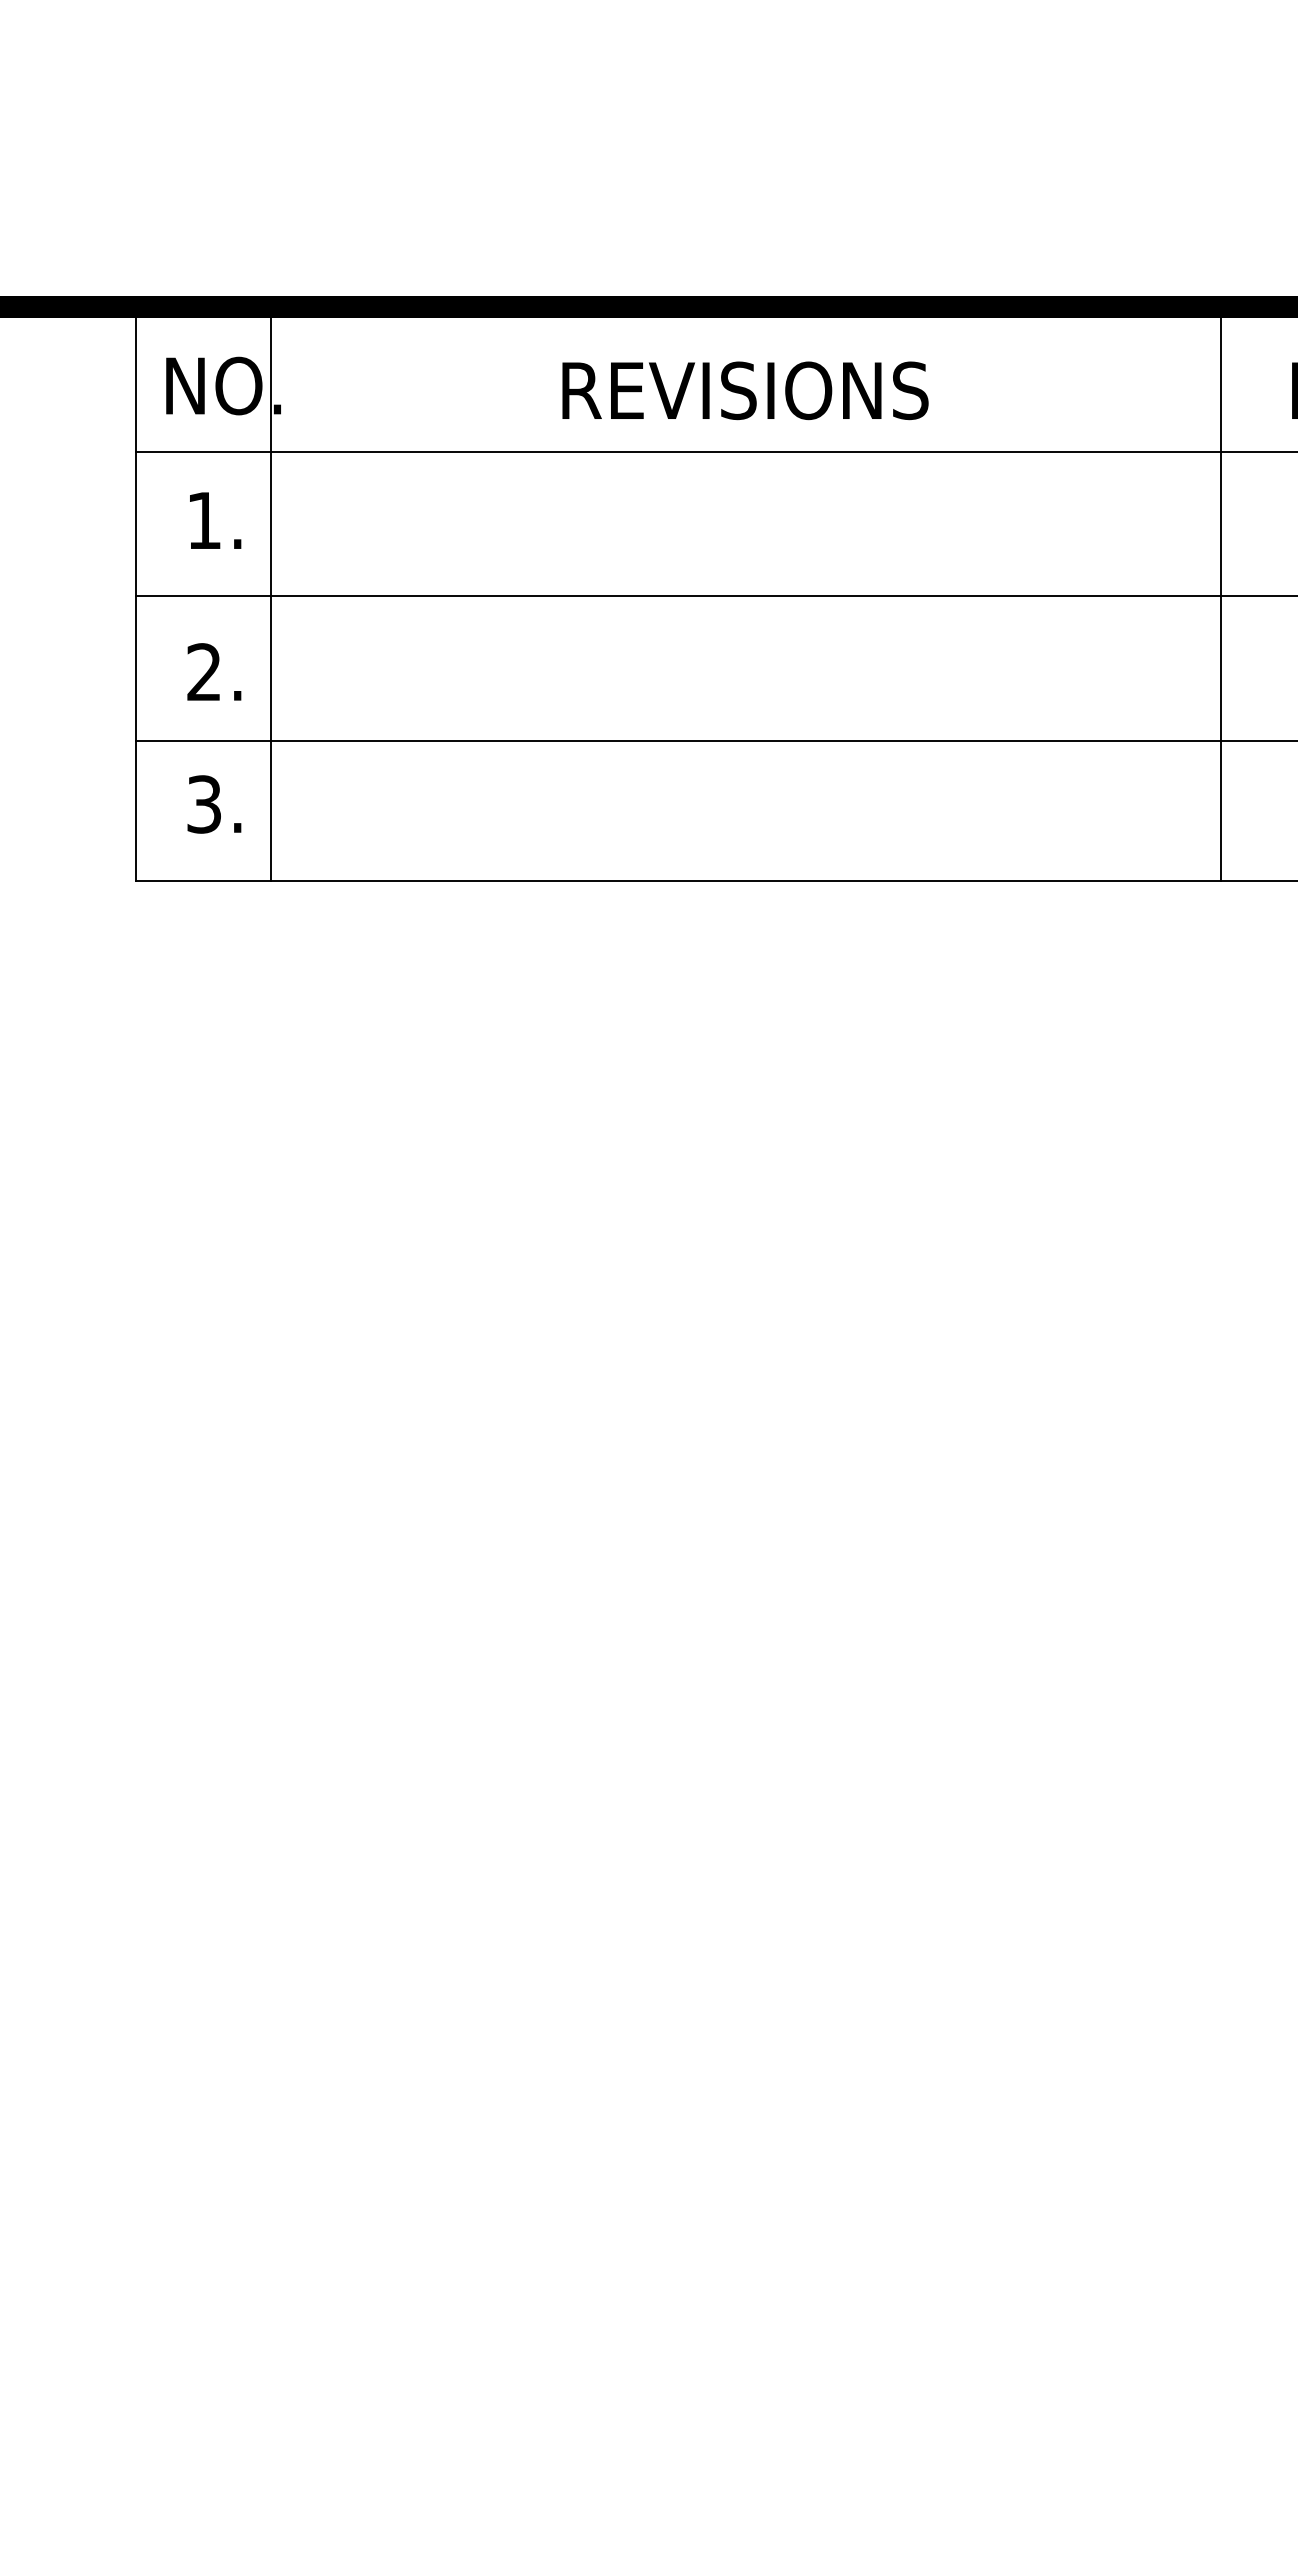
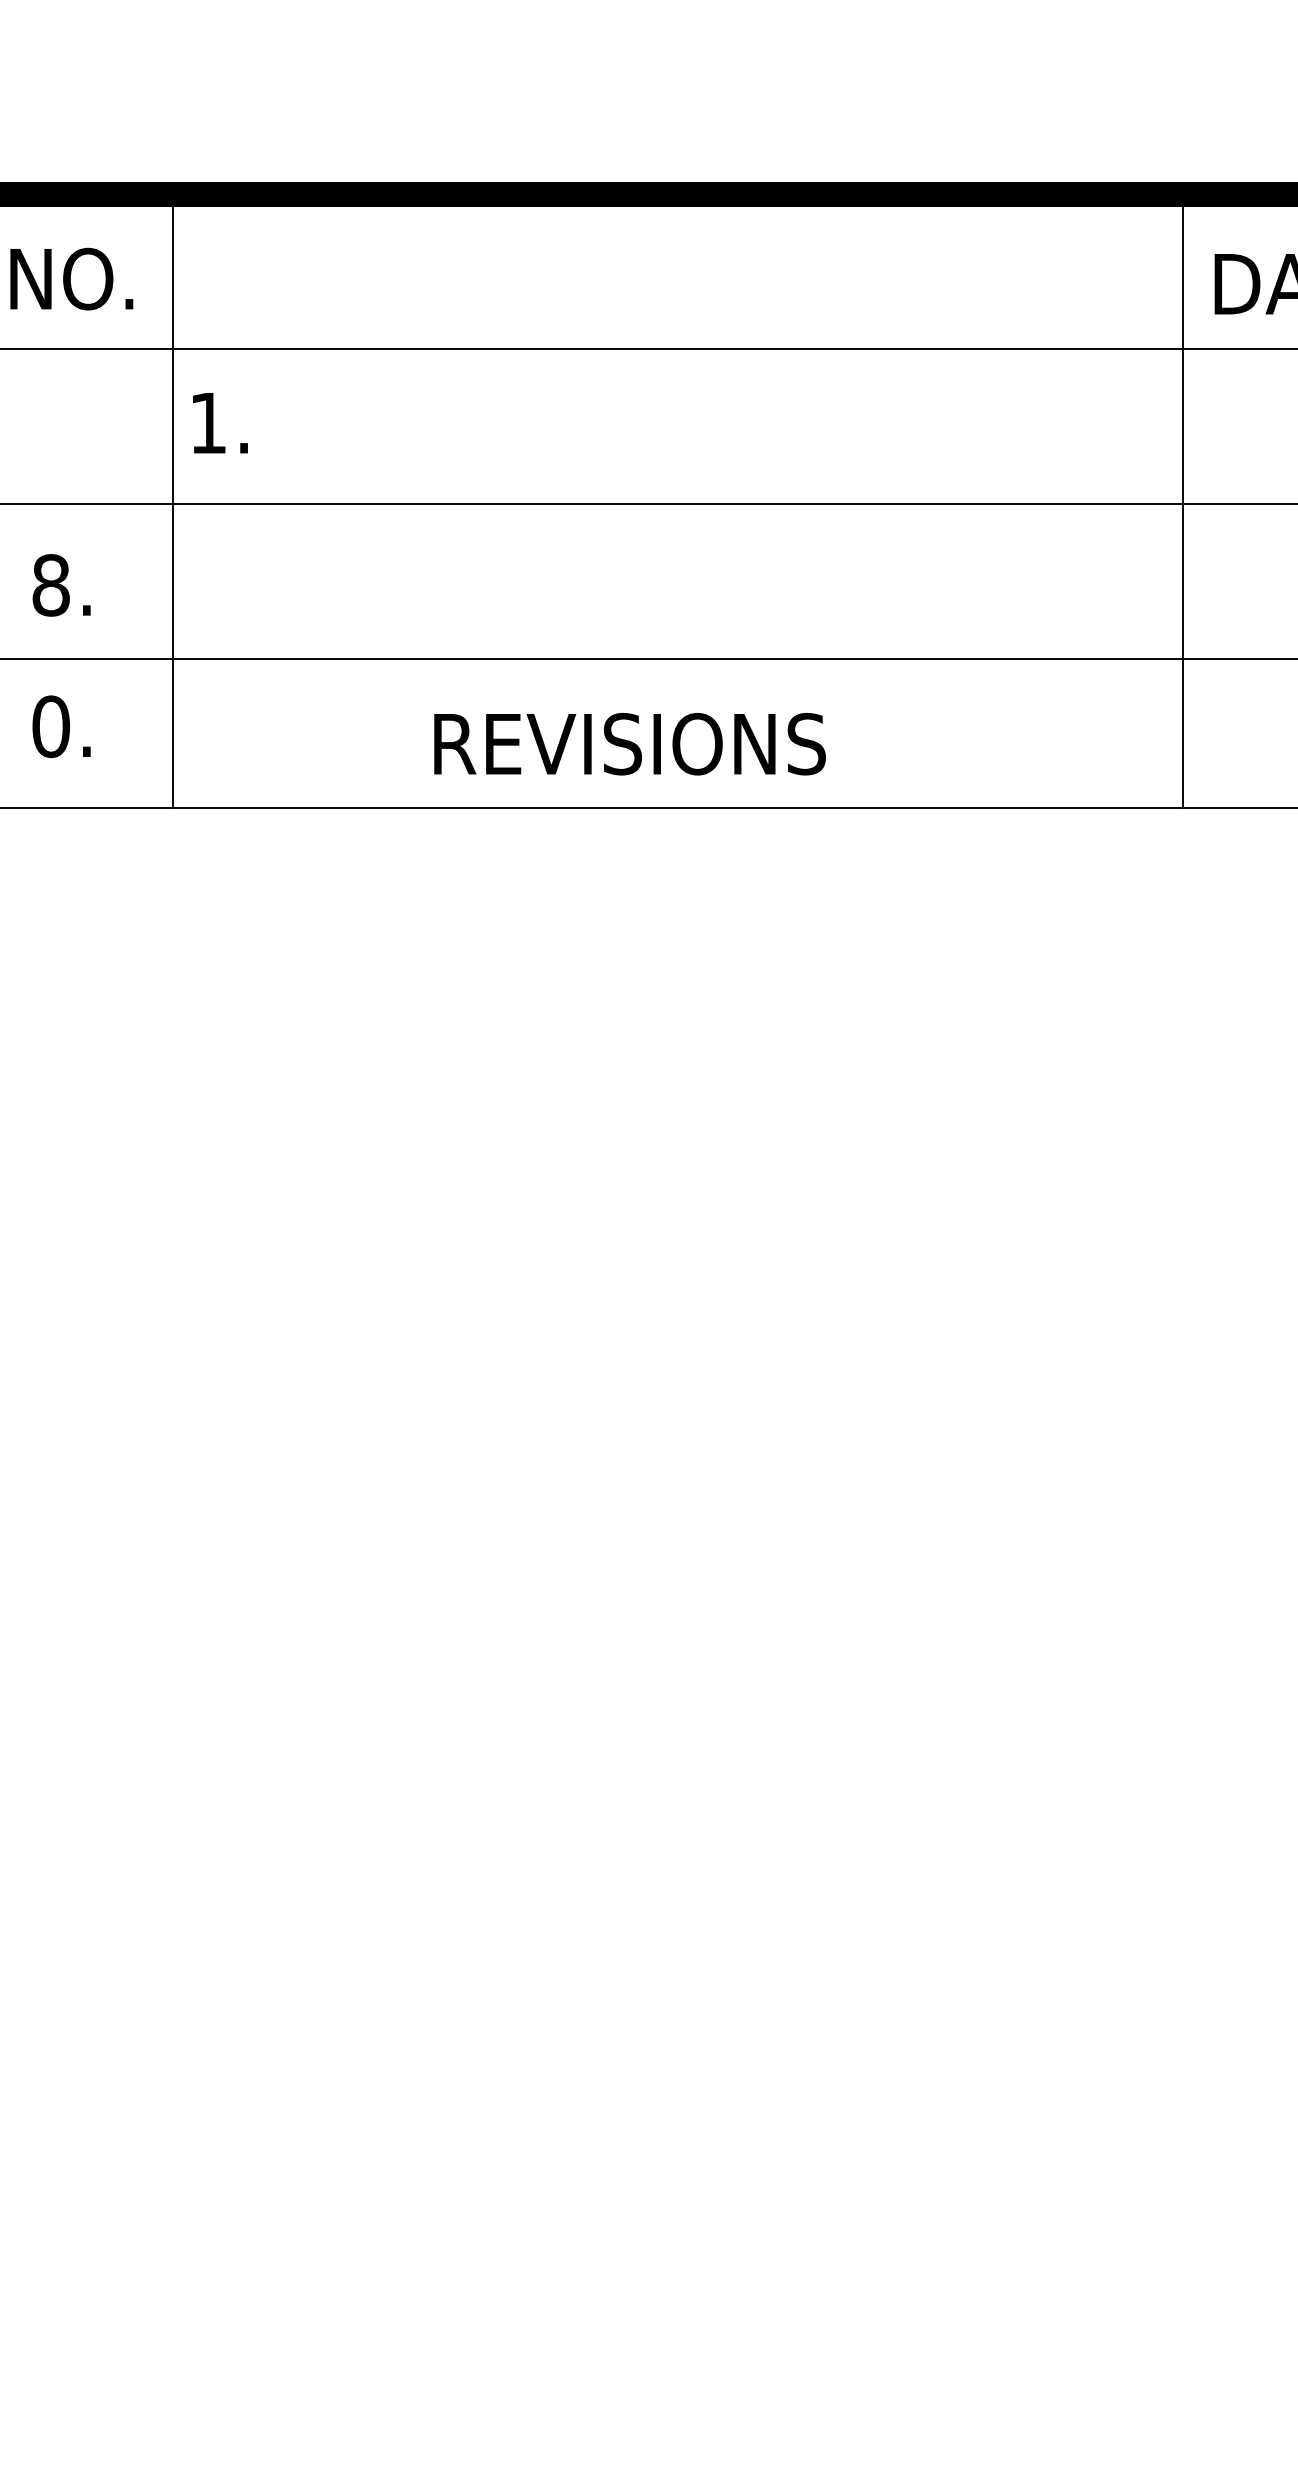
text: (745, 390) -> (630, 743), moved
text: (215, 520) -> (220, 422), moved
line: (271, 593) -> (173, 501), moved
line: (1220, 593) -> (1183, 501), moved
text: (204, 672) -> (51, 585), 2. -> 8.
text: (204, 804) -> (51, 726), 3. -> 0.

